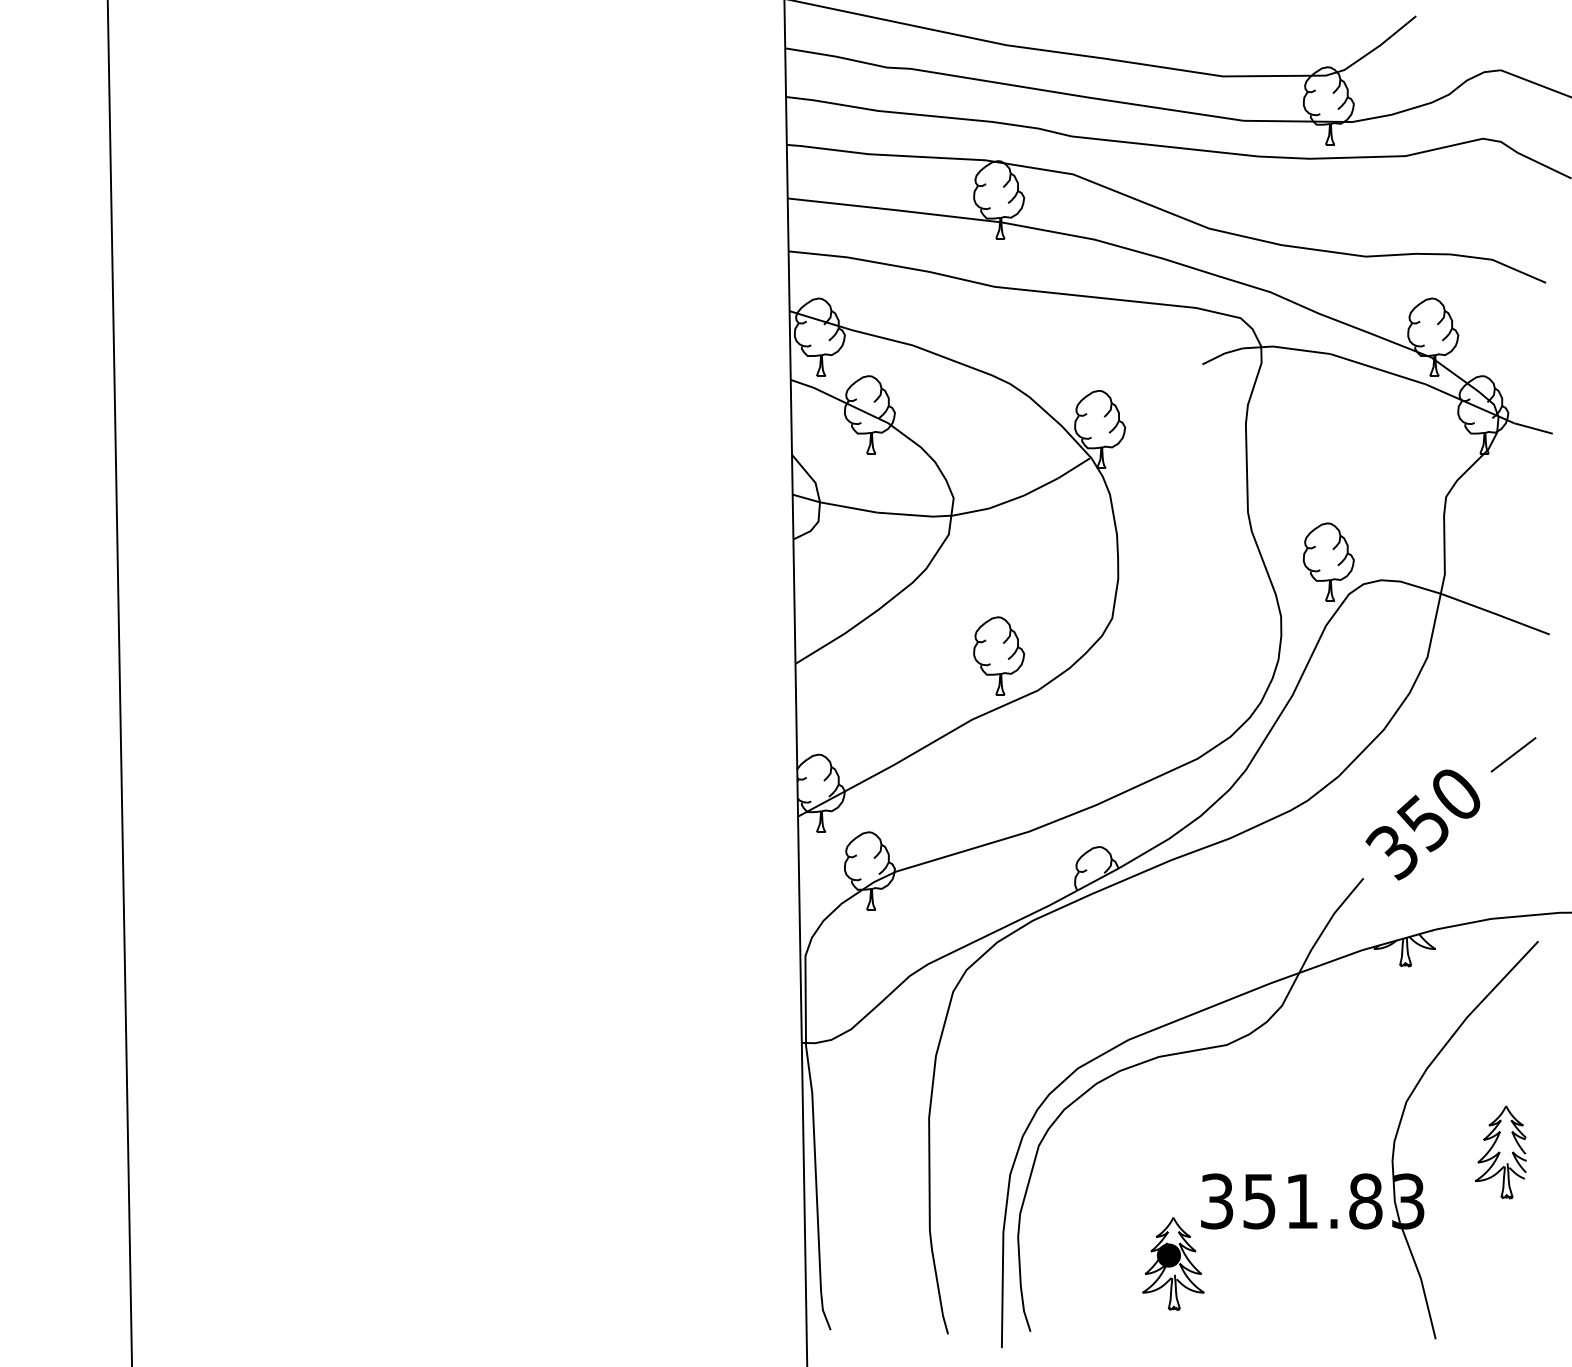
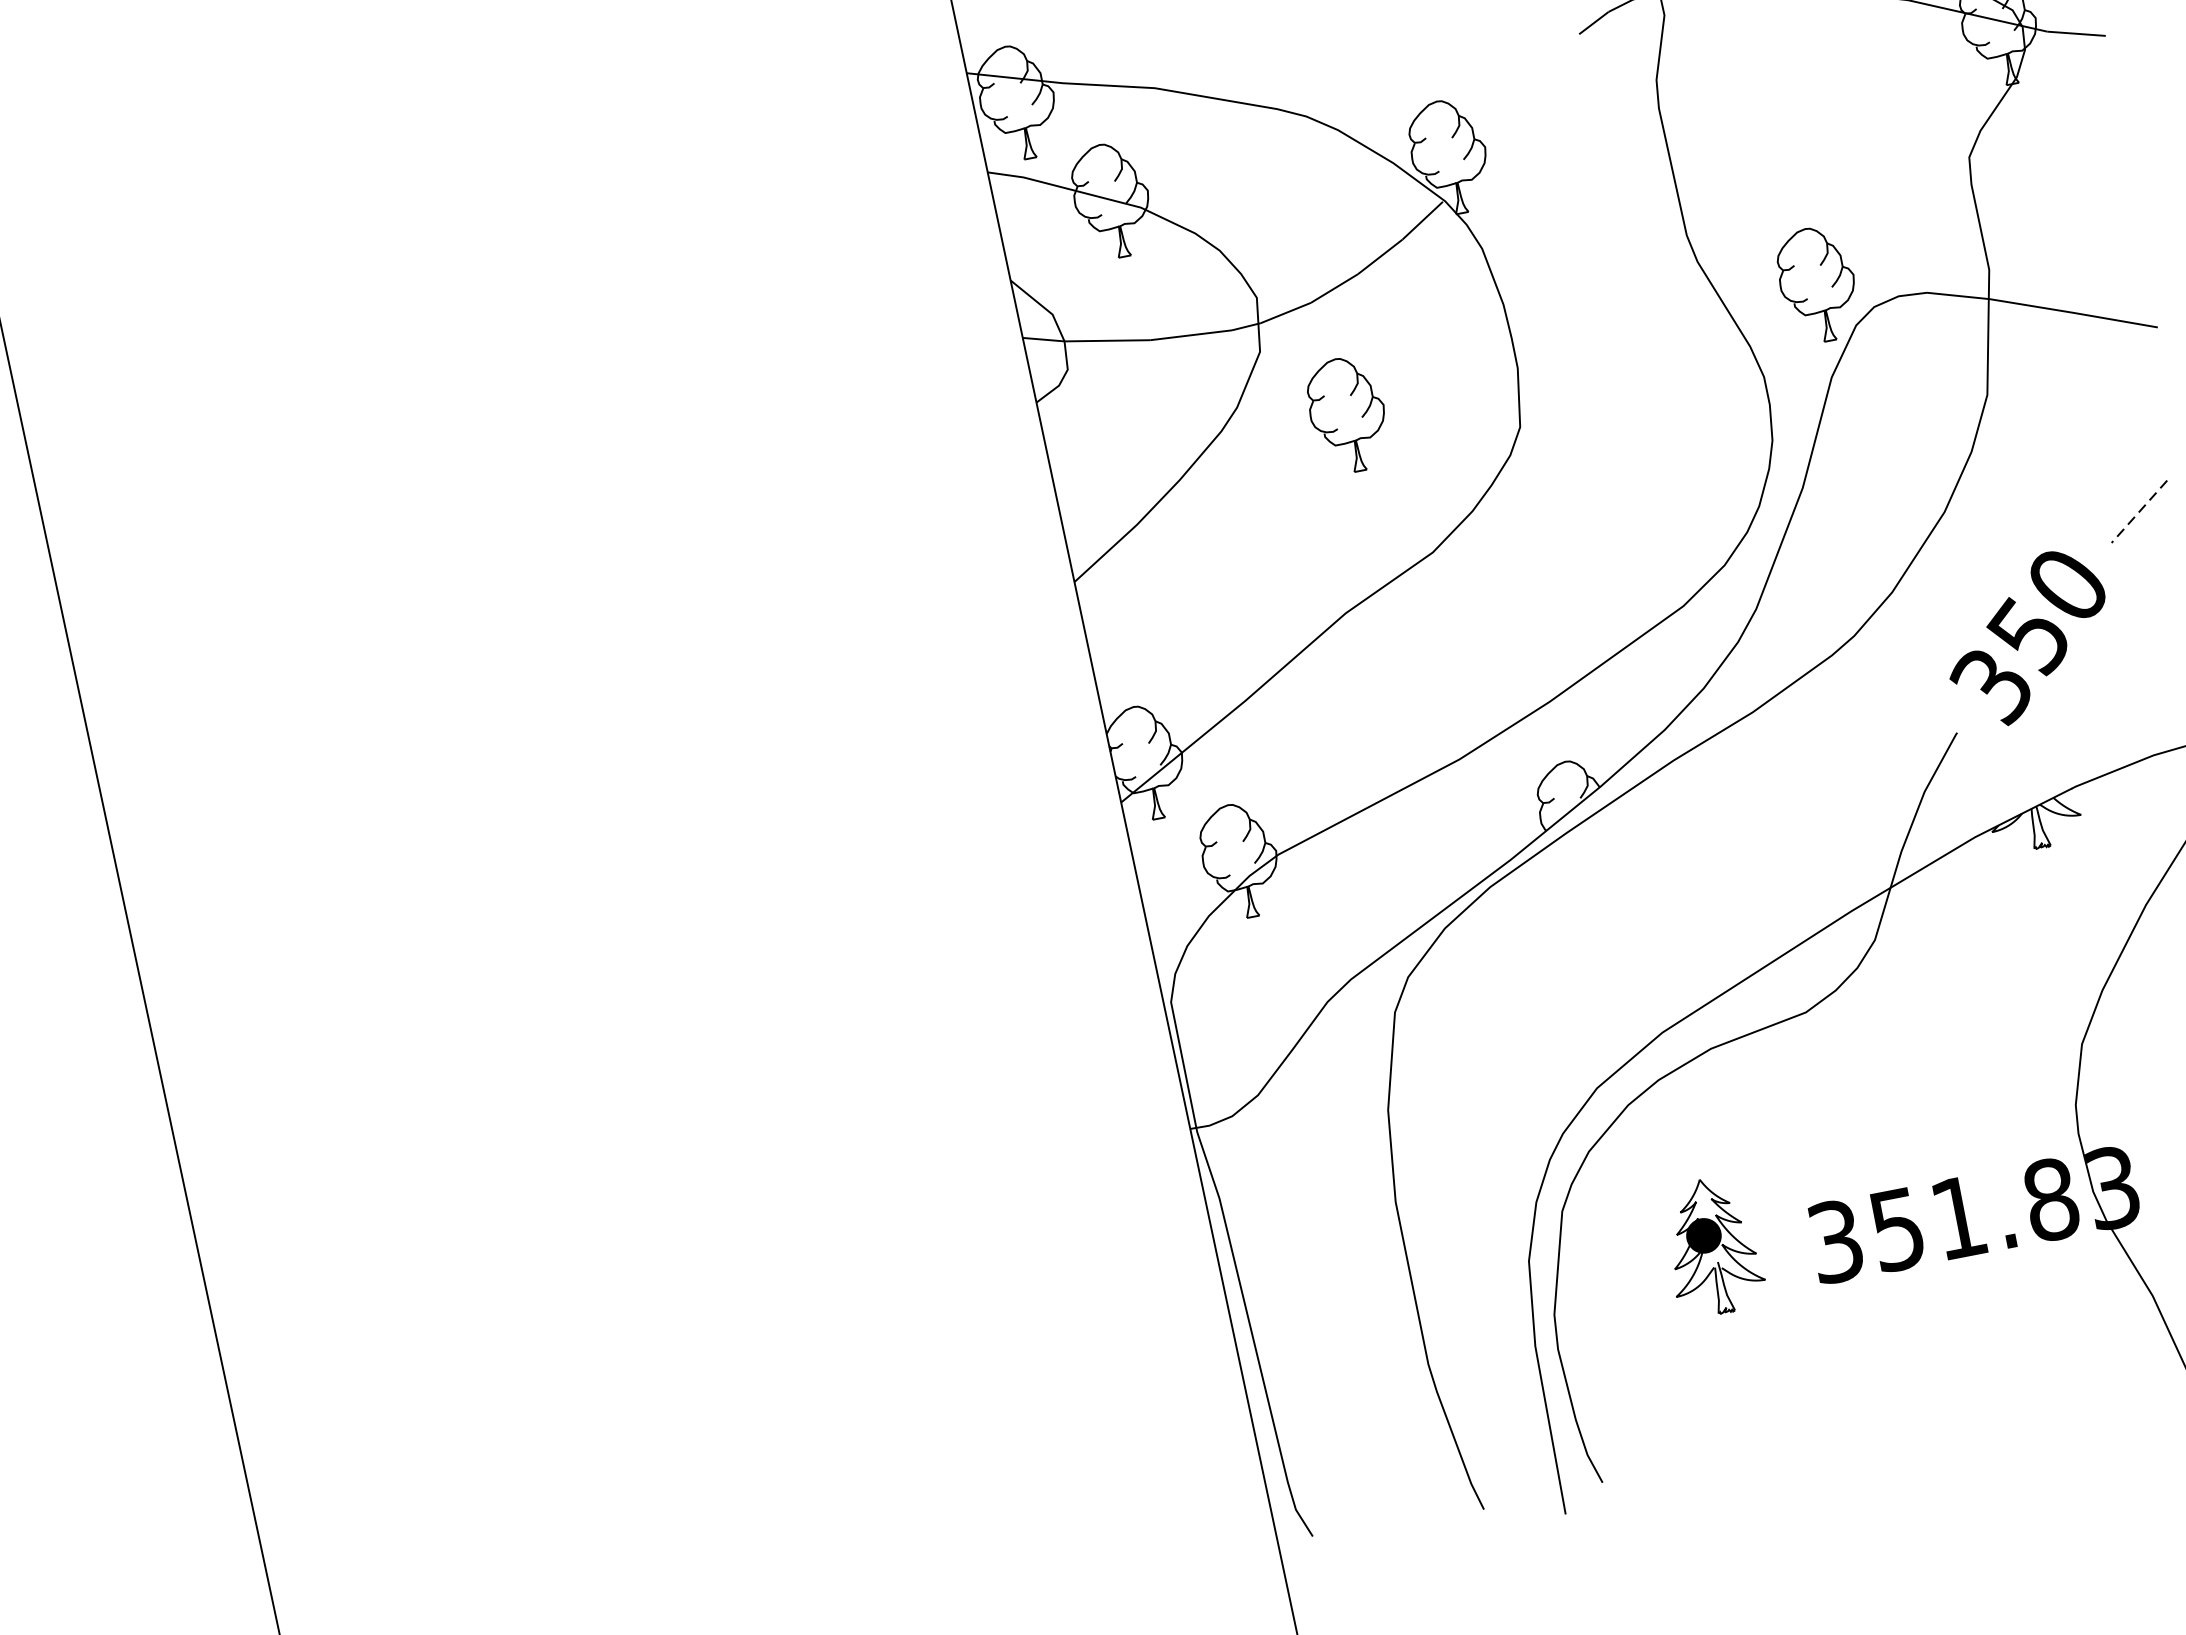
part: (999, 655) -> (1348, 414), moved
line: (1513, 755) -> (2139, 512), solid -> dashed
part: (1173, 1263) -> (1712, 1246), moved

